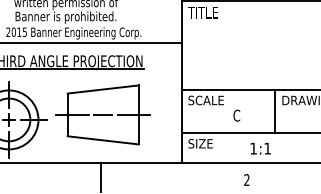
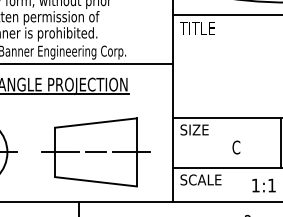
text: (209, 100) -> (204, 129), SCALE -> SIZE
part: (102, 114) -> (95, 151), moved
text: (209, 143) -> (204, 179), SIZE -> SCALE

